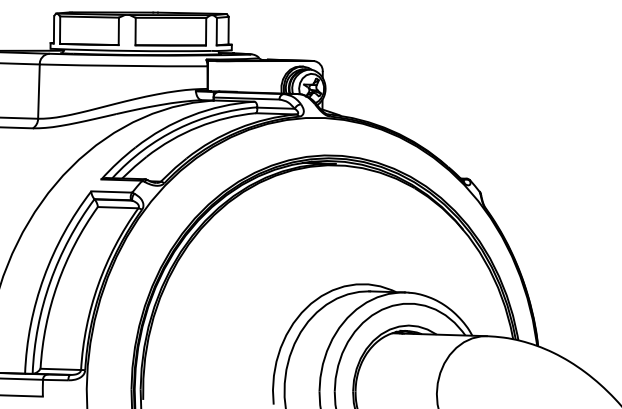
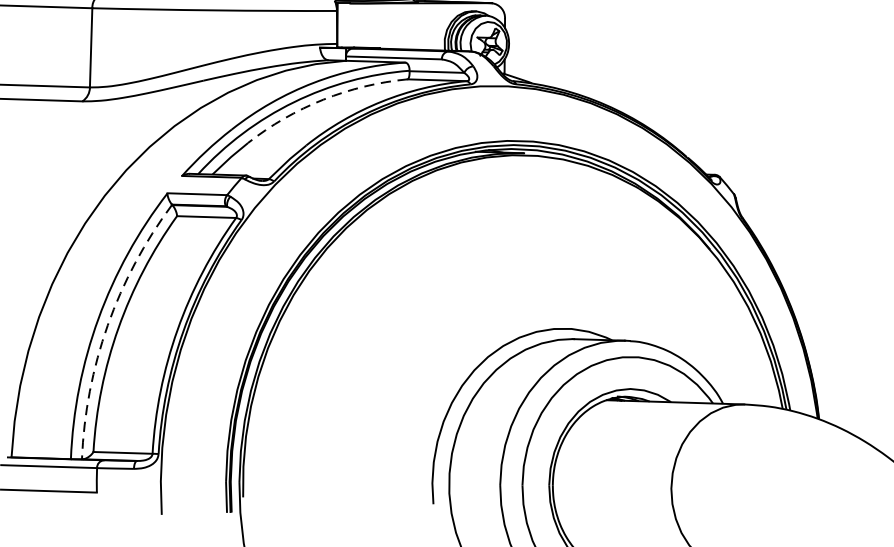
arc: (198, 127) -> (323, 100), solid -> dashed
arc: (50, 281) -> (107, 324), solid -> dashed

